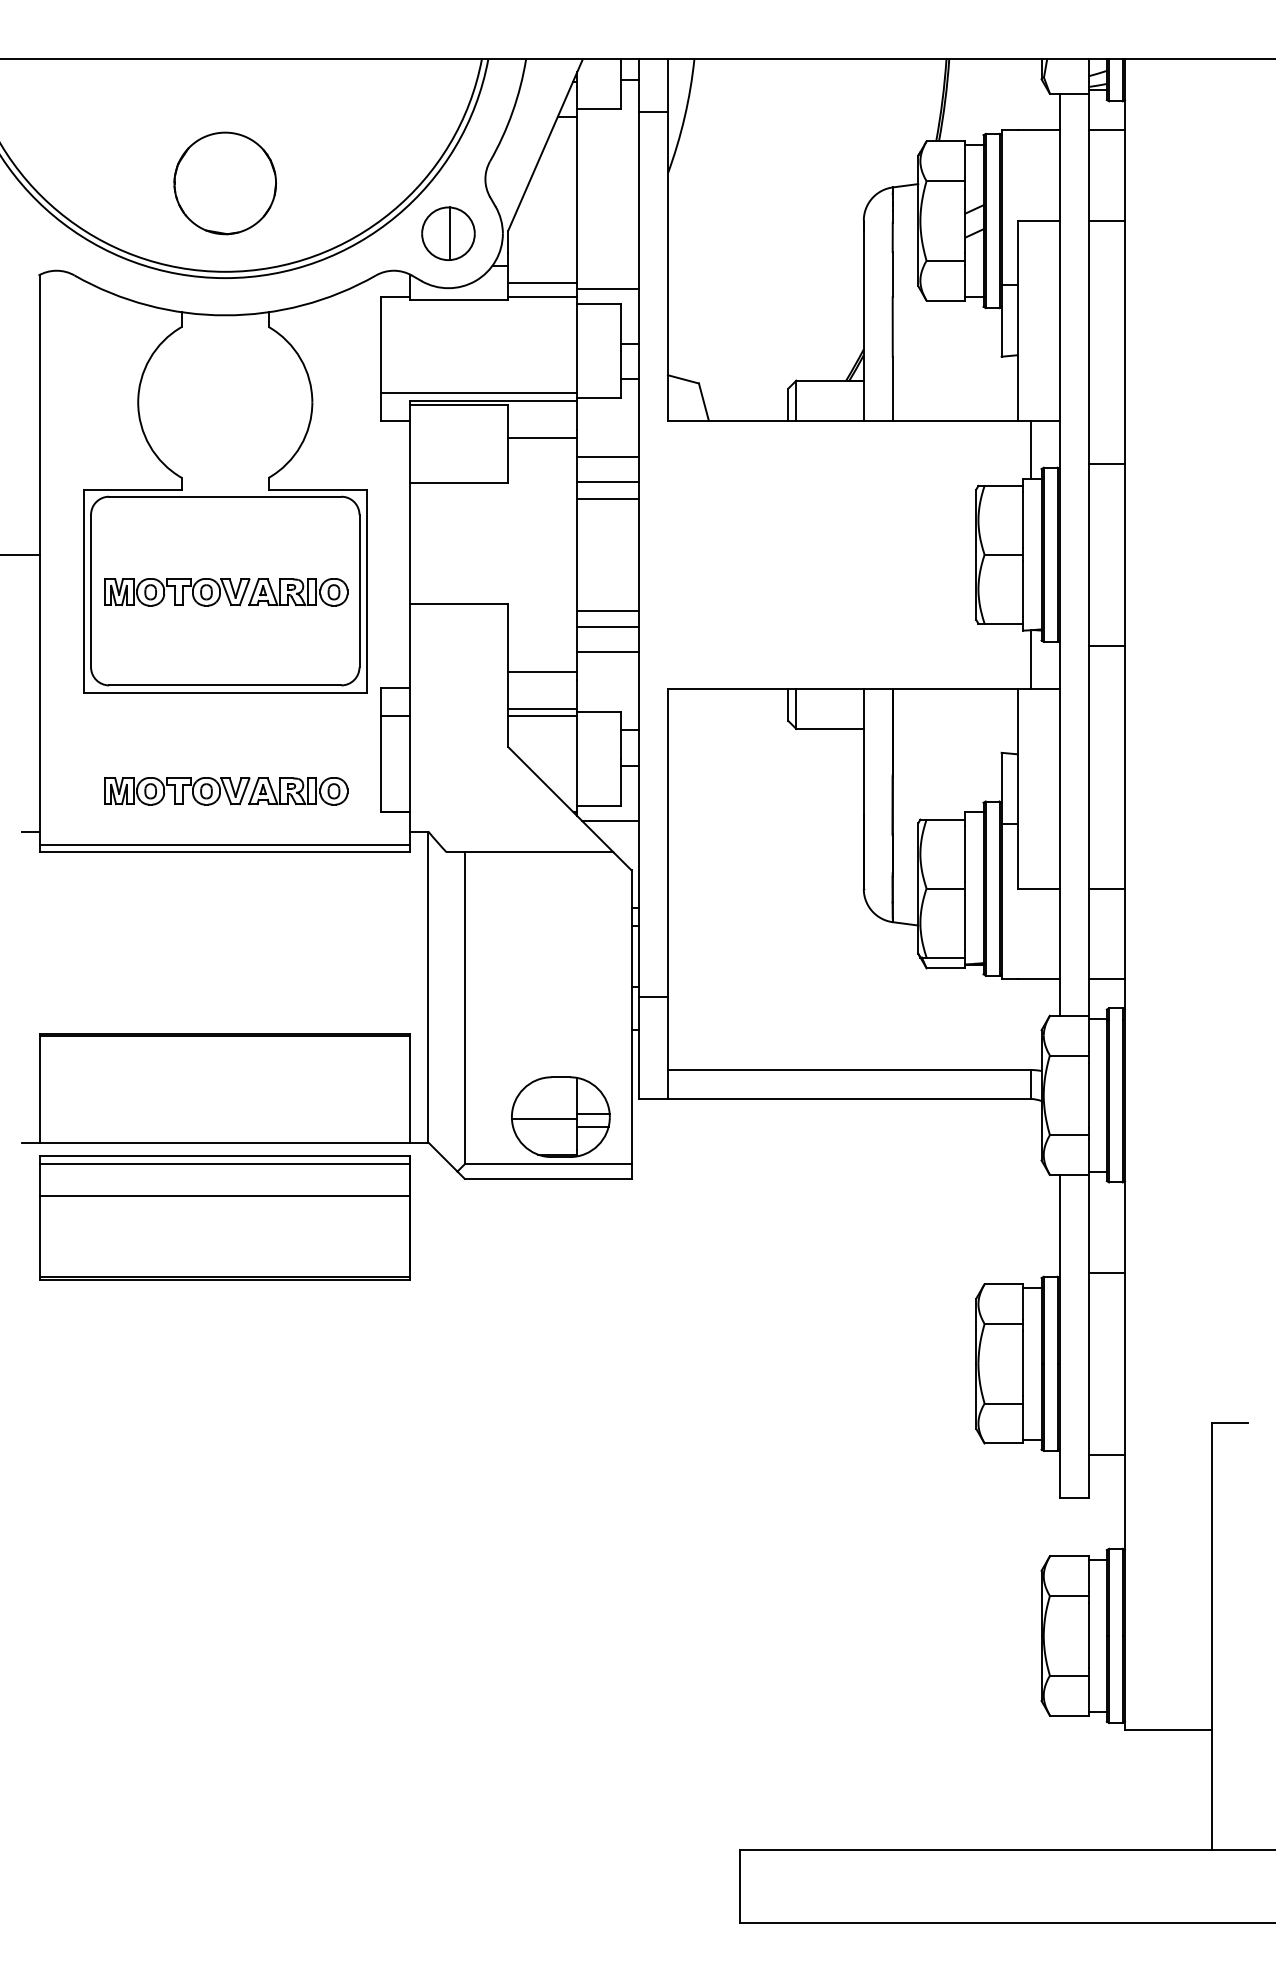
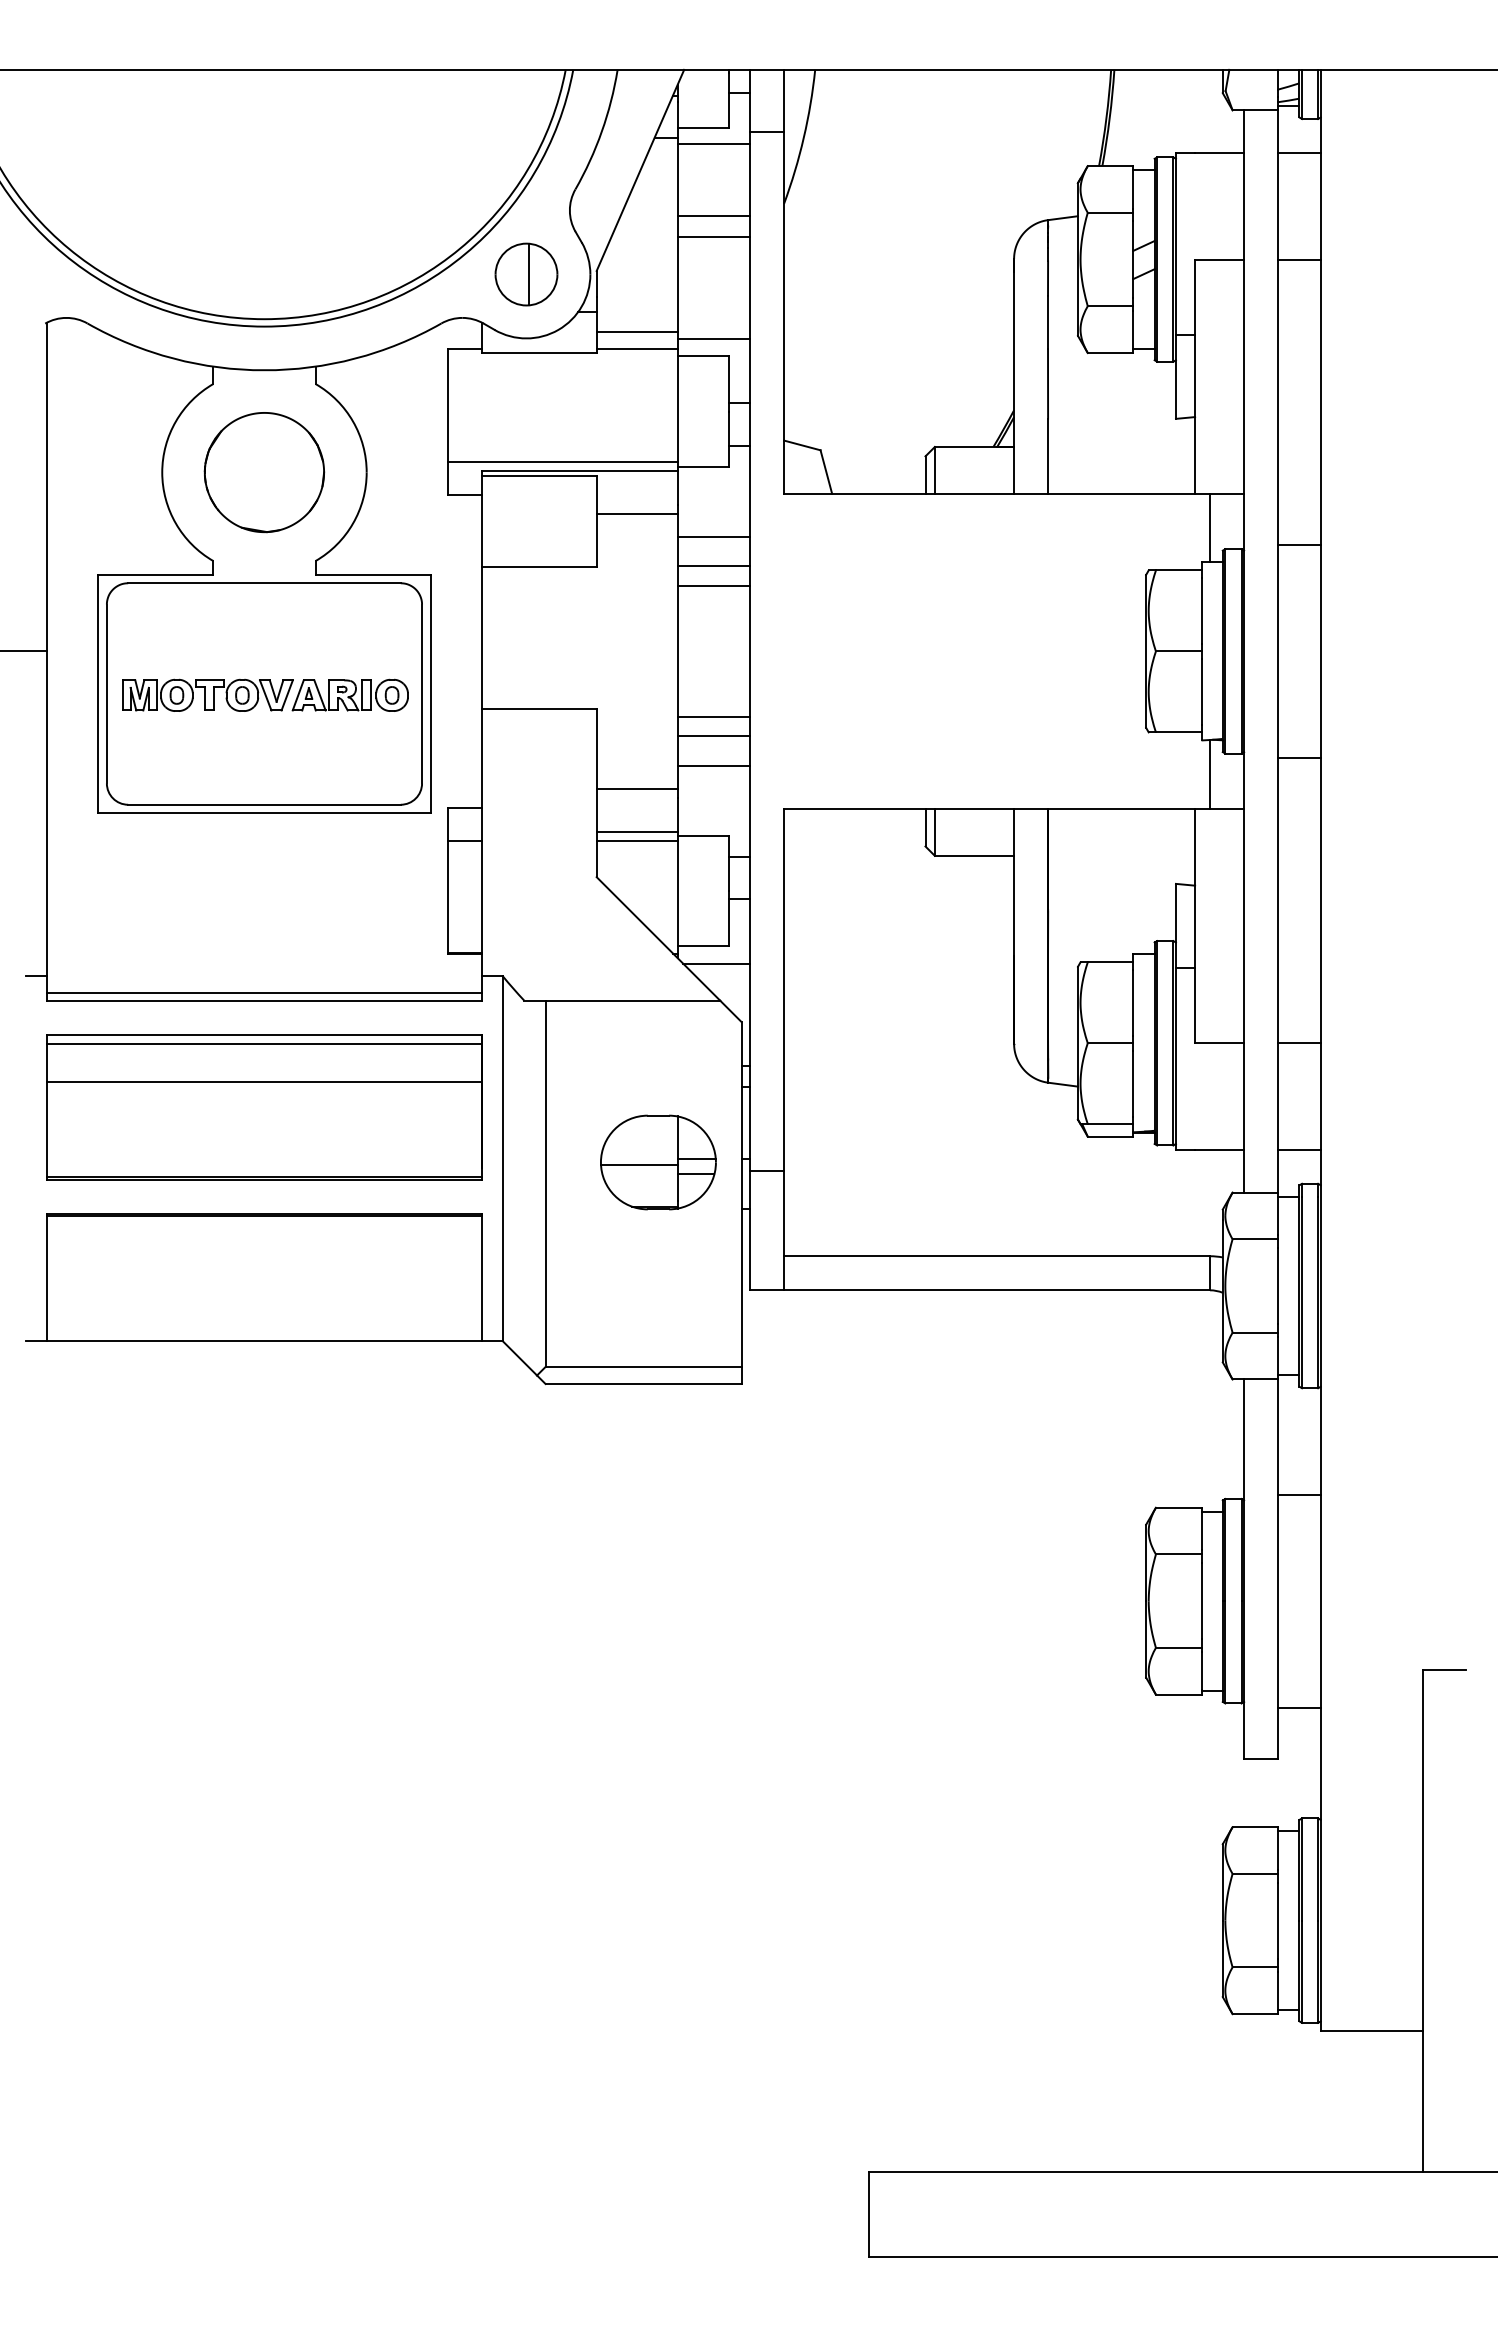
line: (607, 122) -> (713, 143), added
part: (224, 183) -> (263, 472), moved
line: (607, 183) -> (713, 215), added
line: (607, 201) -> (713, 236), added
part: (226, 791) -> (265, 929), removed
part: (560, 1116) -> (658, 1161), moved
part: (224, 1217) -> (263, 1106), moved

